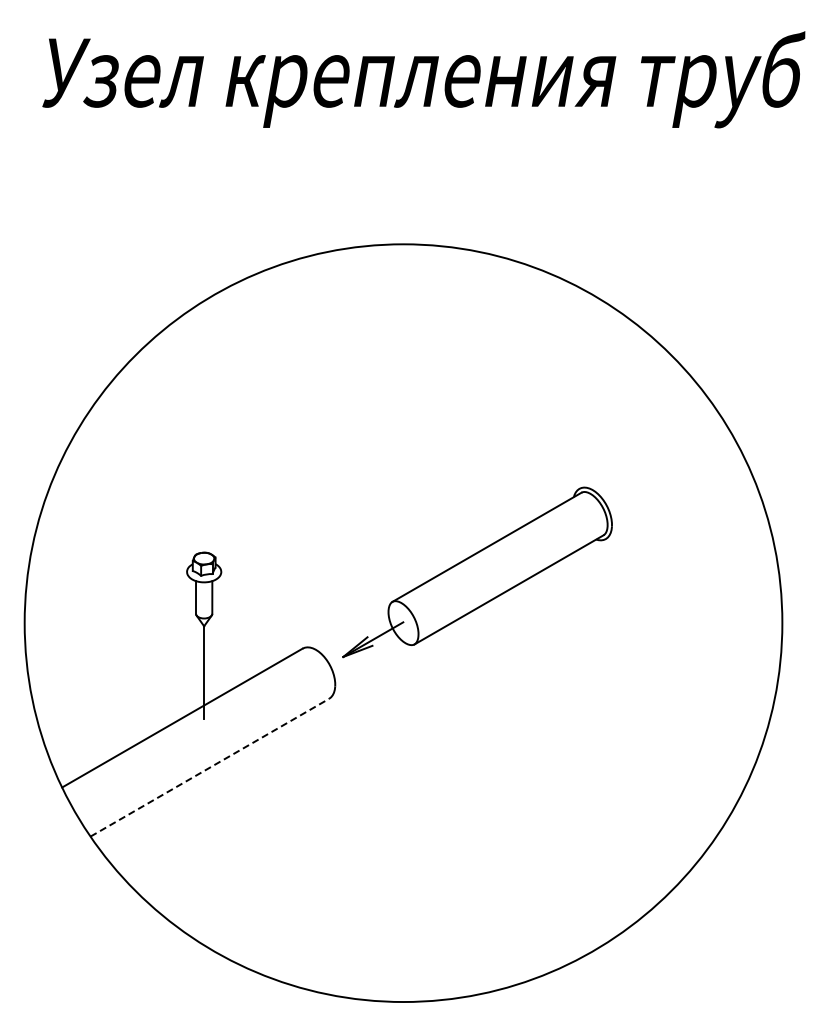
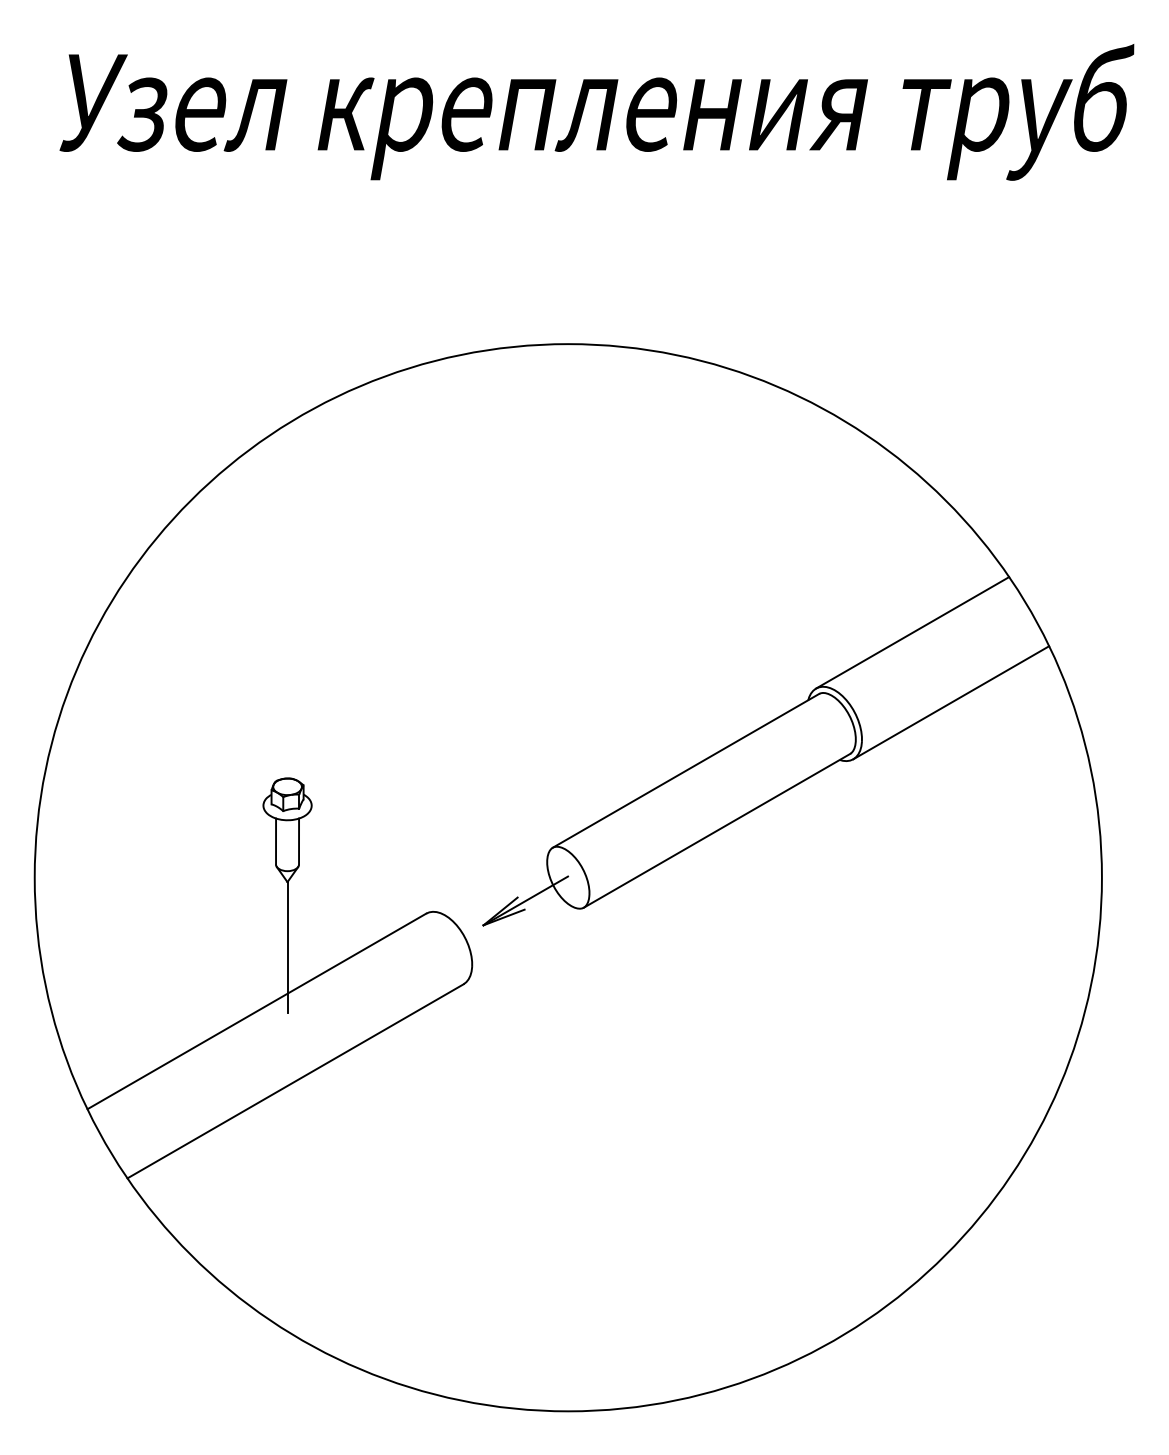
line: (647, 448) -> (911, 631), added
line: (674, 498) -> (950, 702), added
line: (209, 767) -> (295, 1081), dashed -> solid

